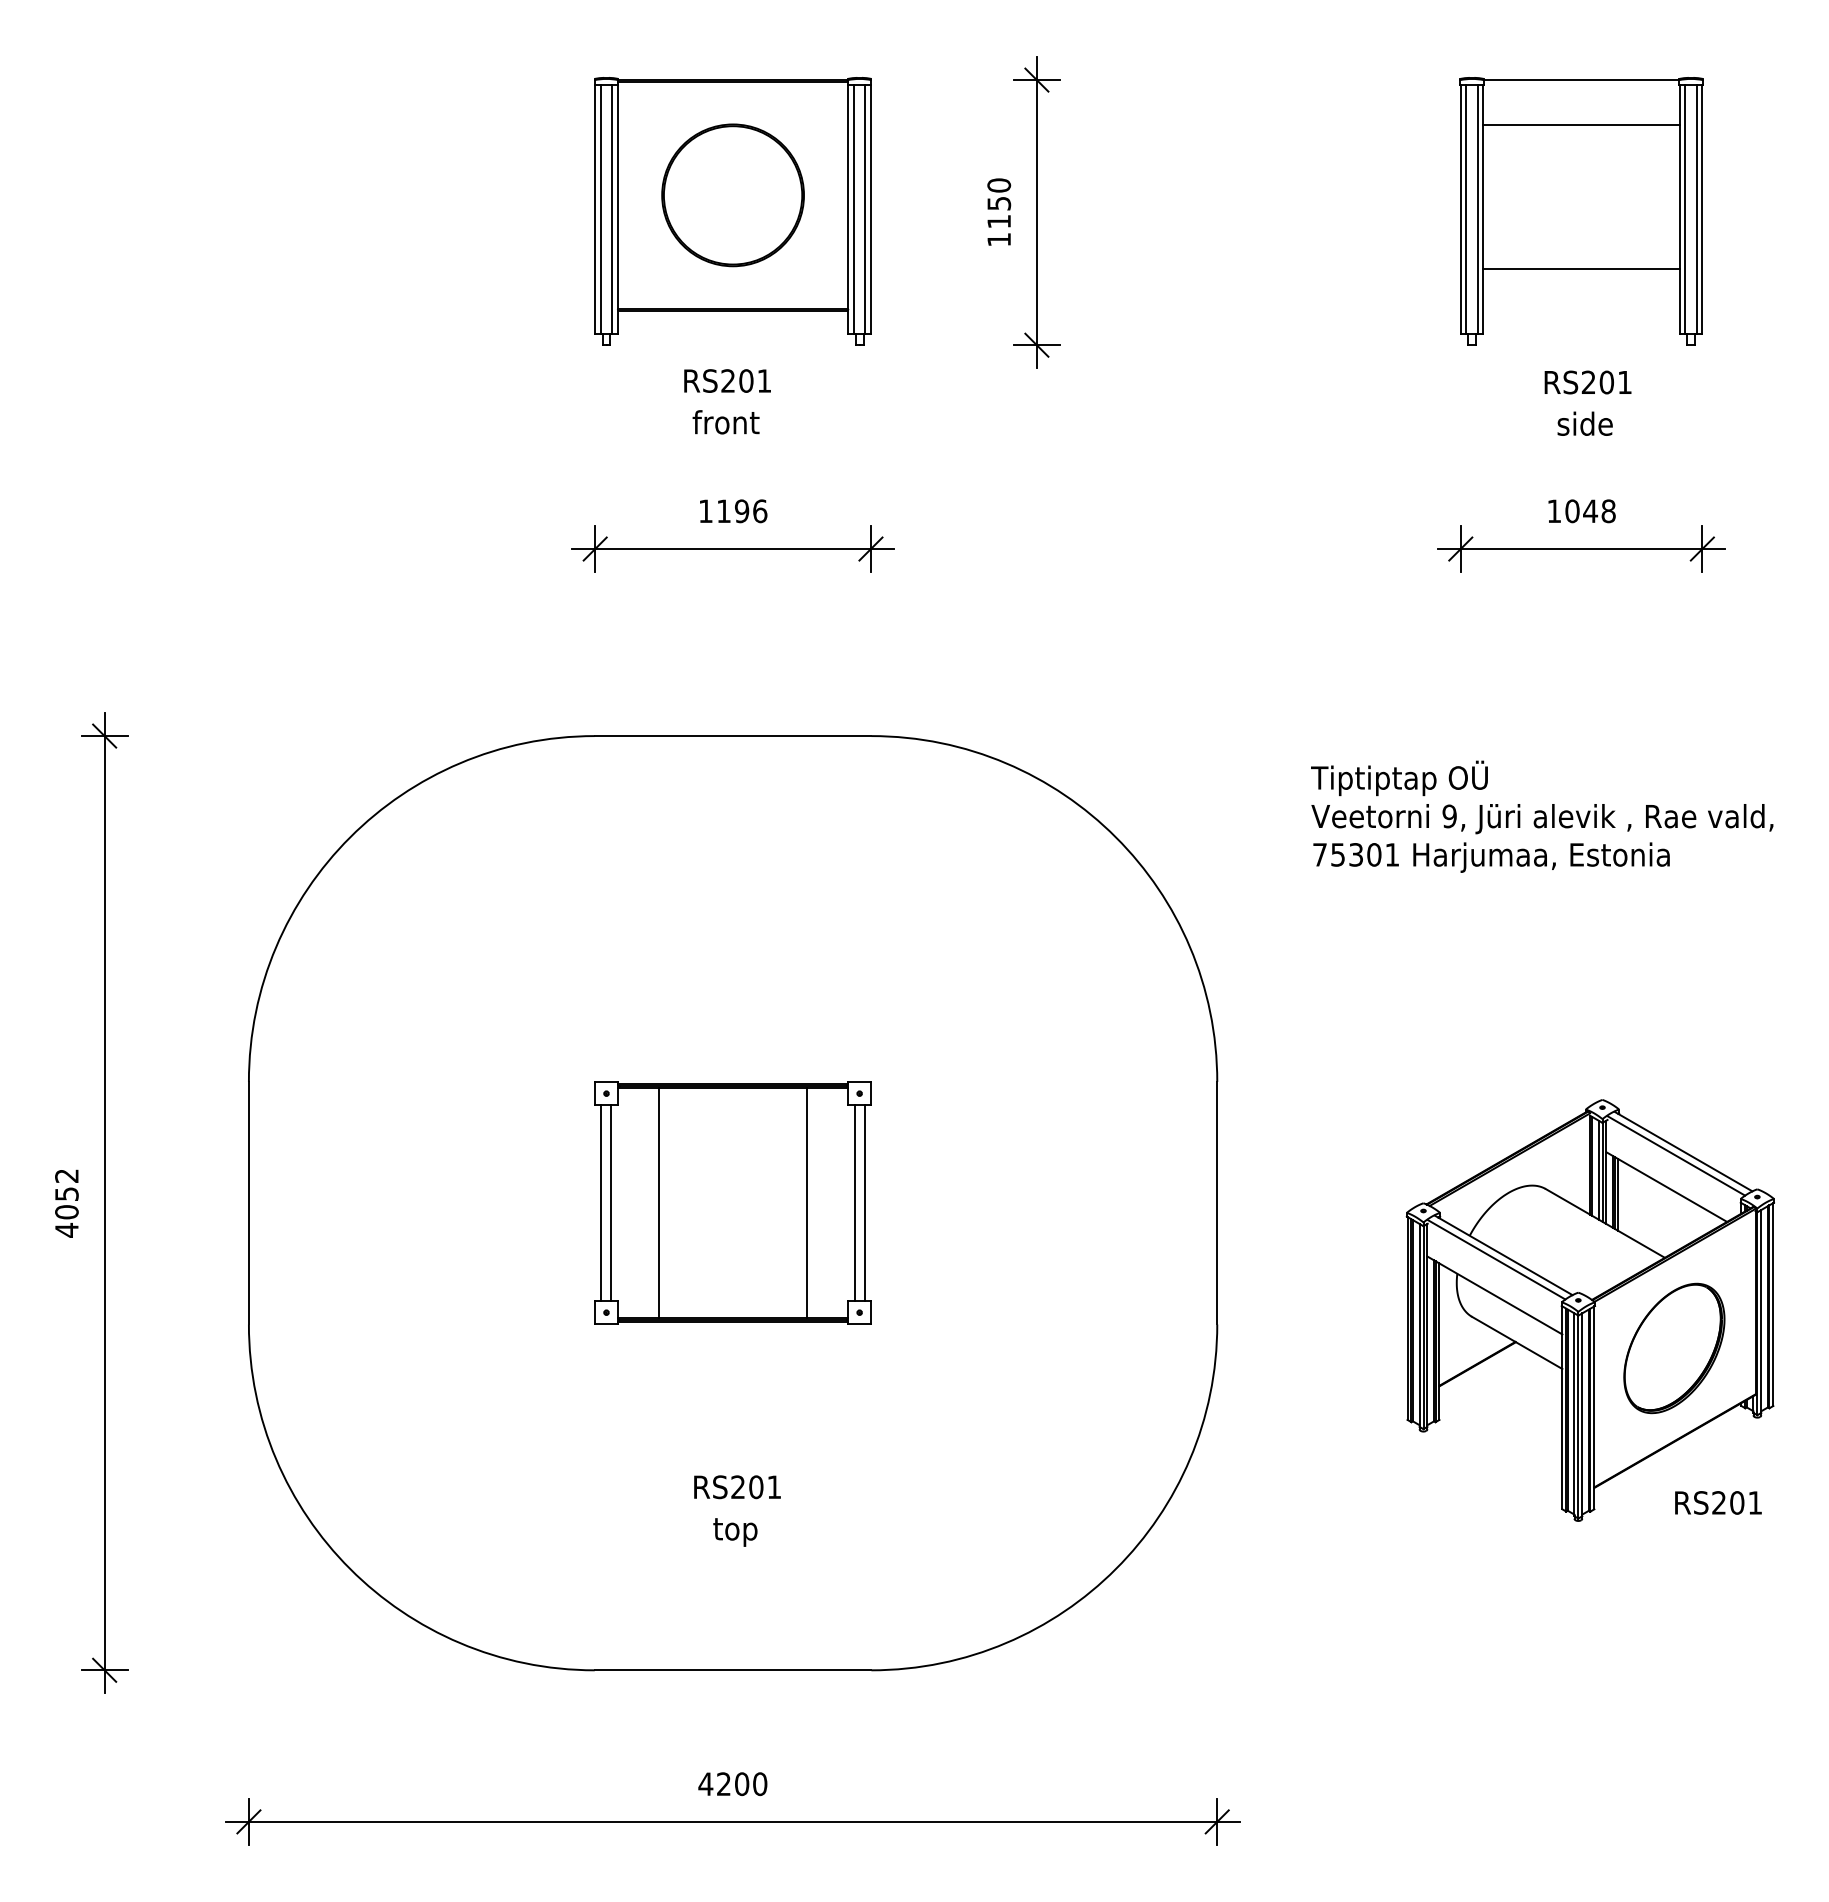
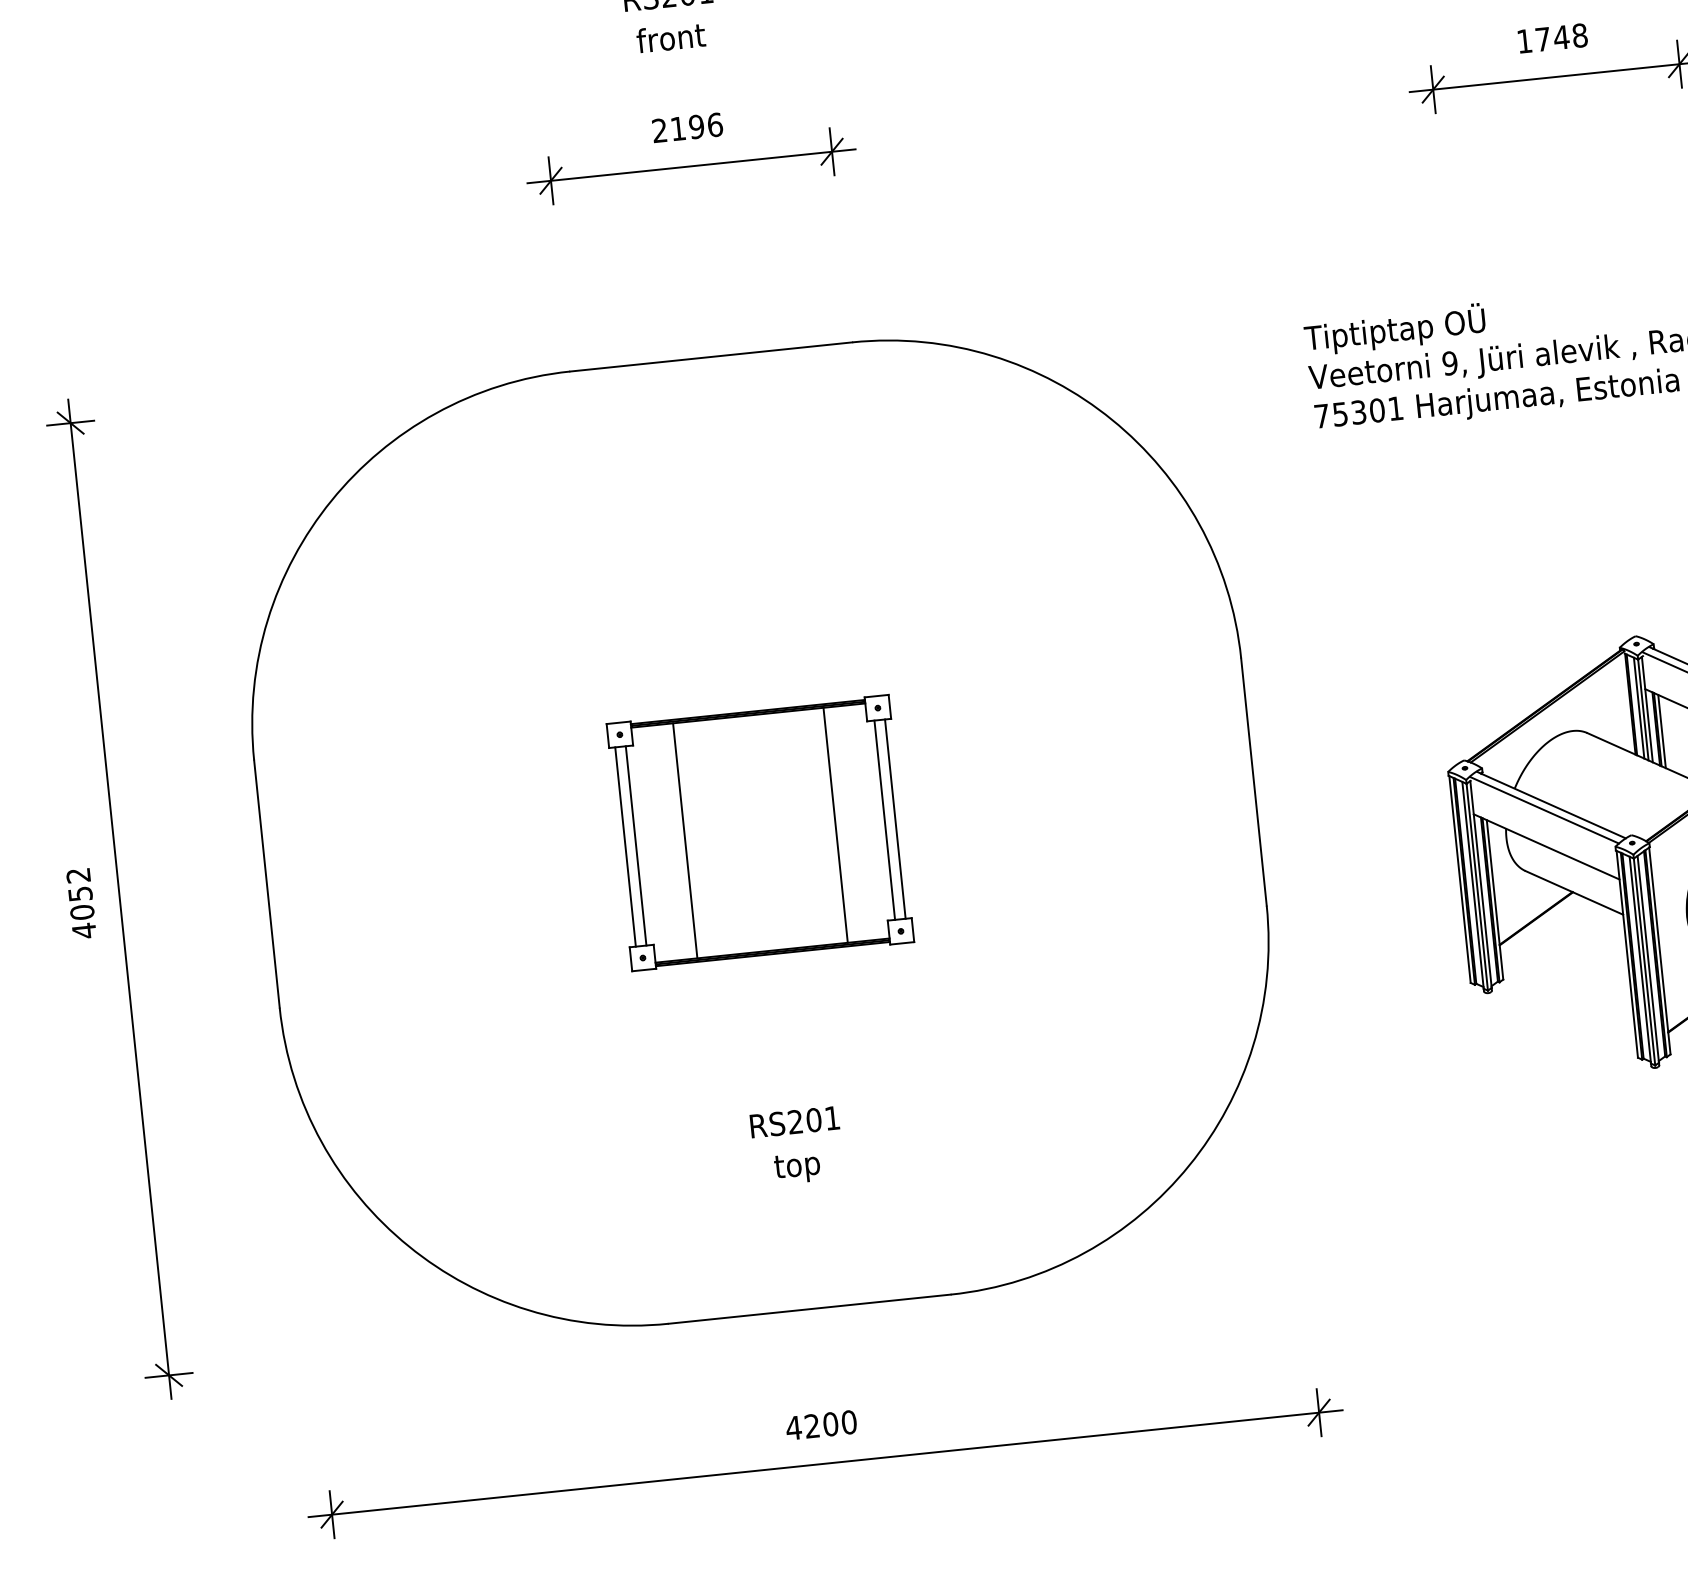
text: (705, 510) -> (659, 129), 1196 -> 2196
text: (1572, 511) -> (1543, 39), 1048 -> 1748

